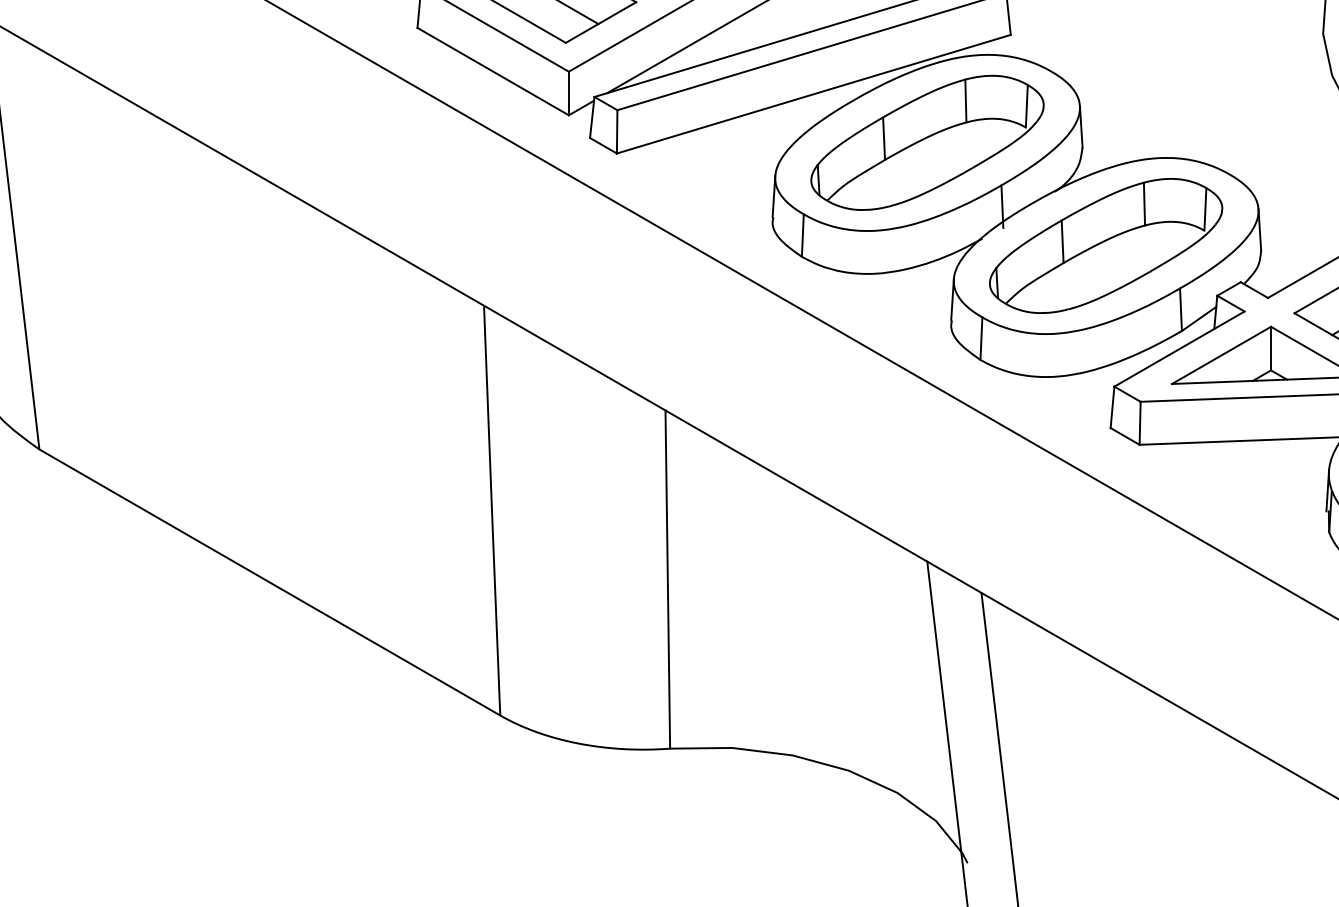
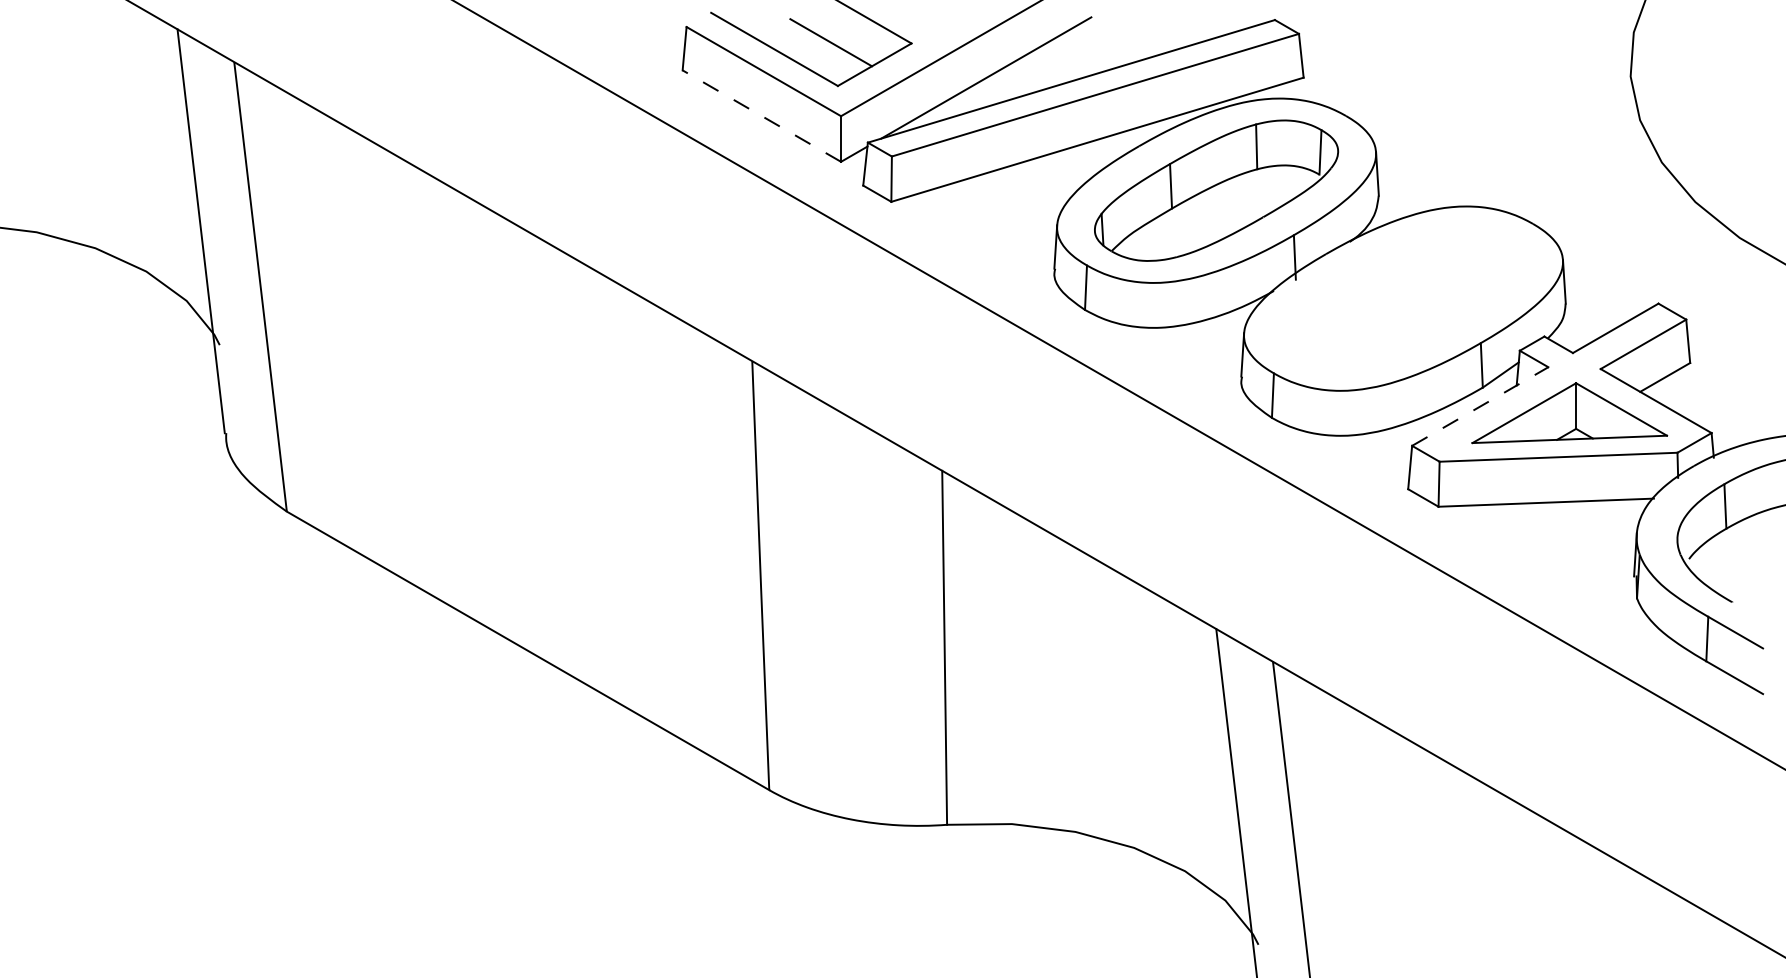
line: (492, 71) -> (761, 115), solid -> dashed
part: (1105, 245) -> (1402, 298), removed
line: (1179, 349) -> (1480, 406), solid -> dashed

